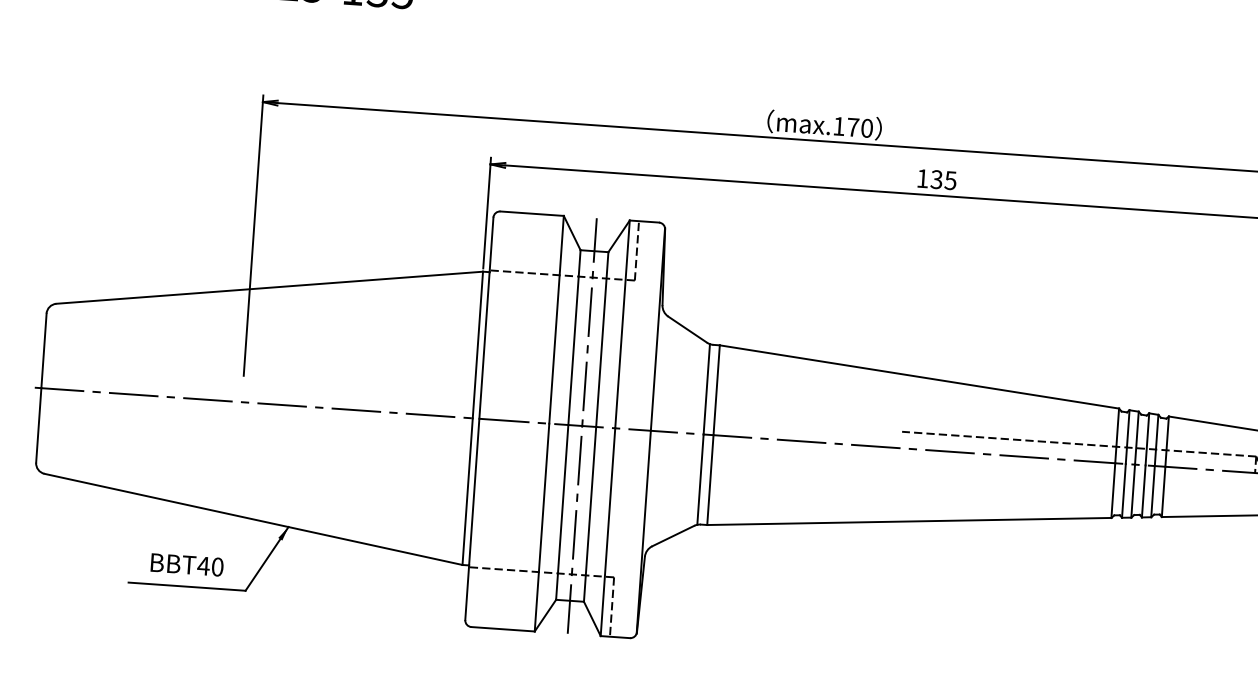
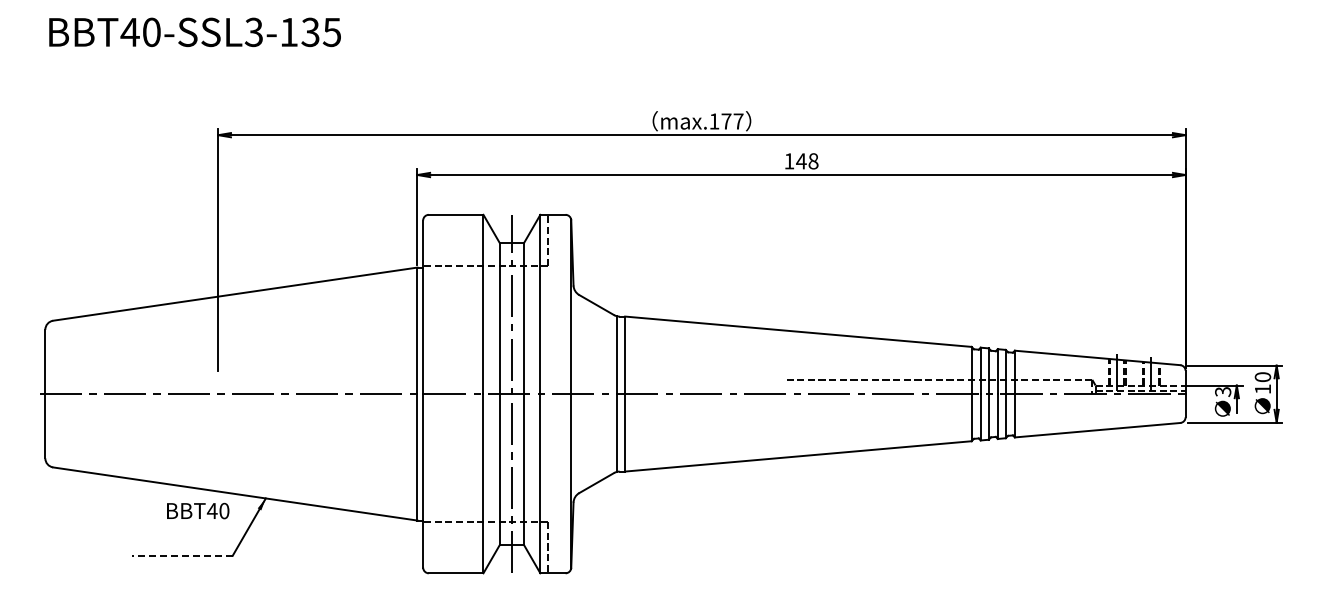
text: (867, 128) -> (738, 121), max.170 -> max.177
text: (943, 180) -> (807, 161), 135 -> 148
text: (187, 564) -> (198, 510), moved
line: (186, 586) -> (181, 555), solid -> dashed

